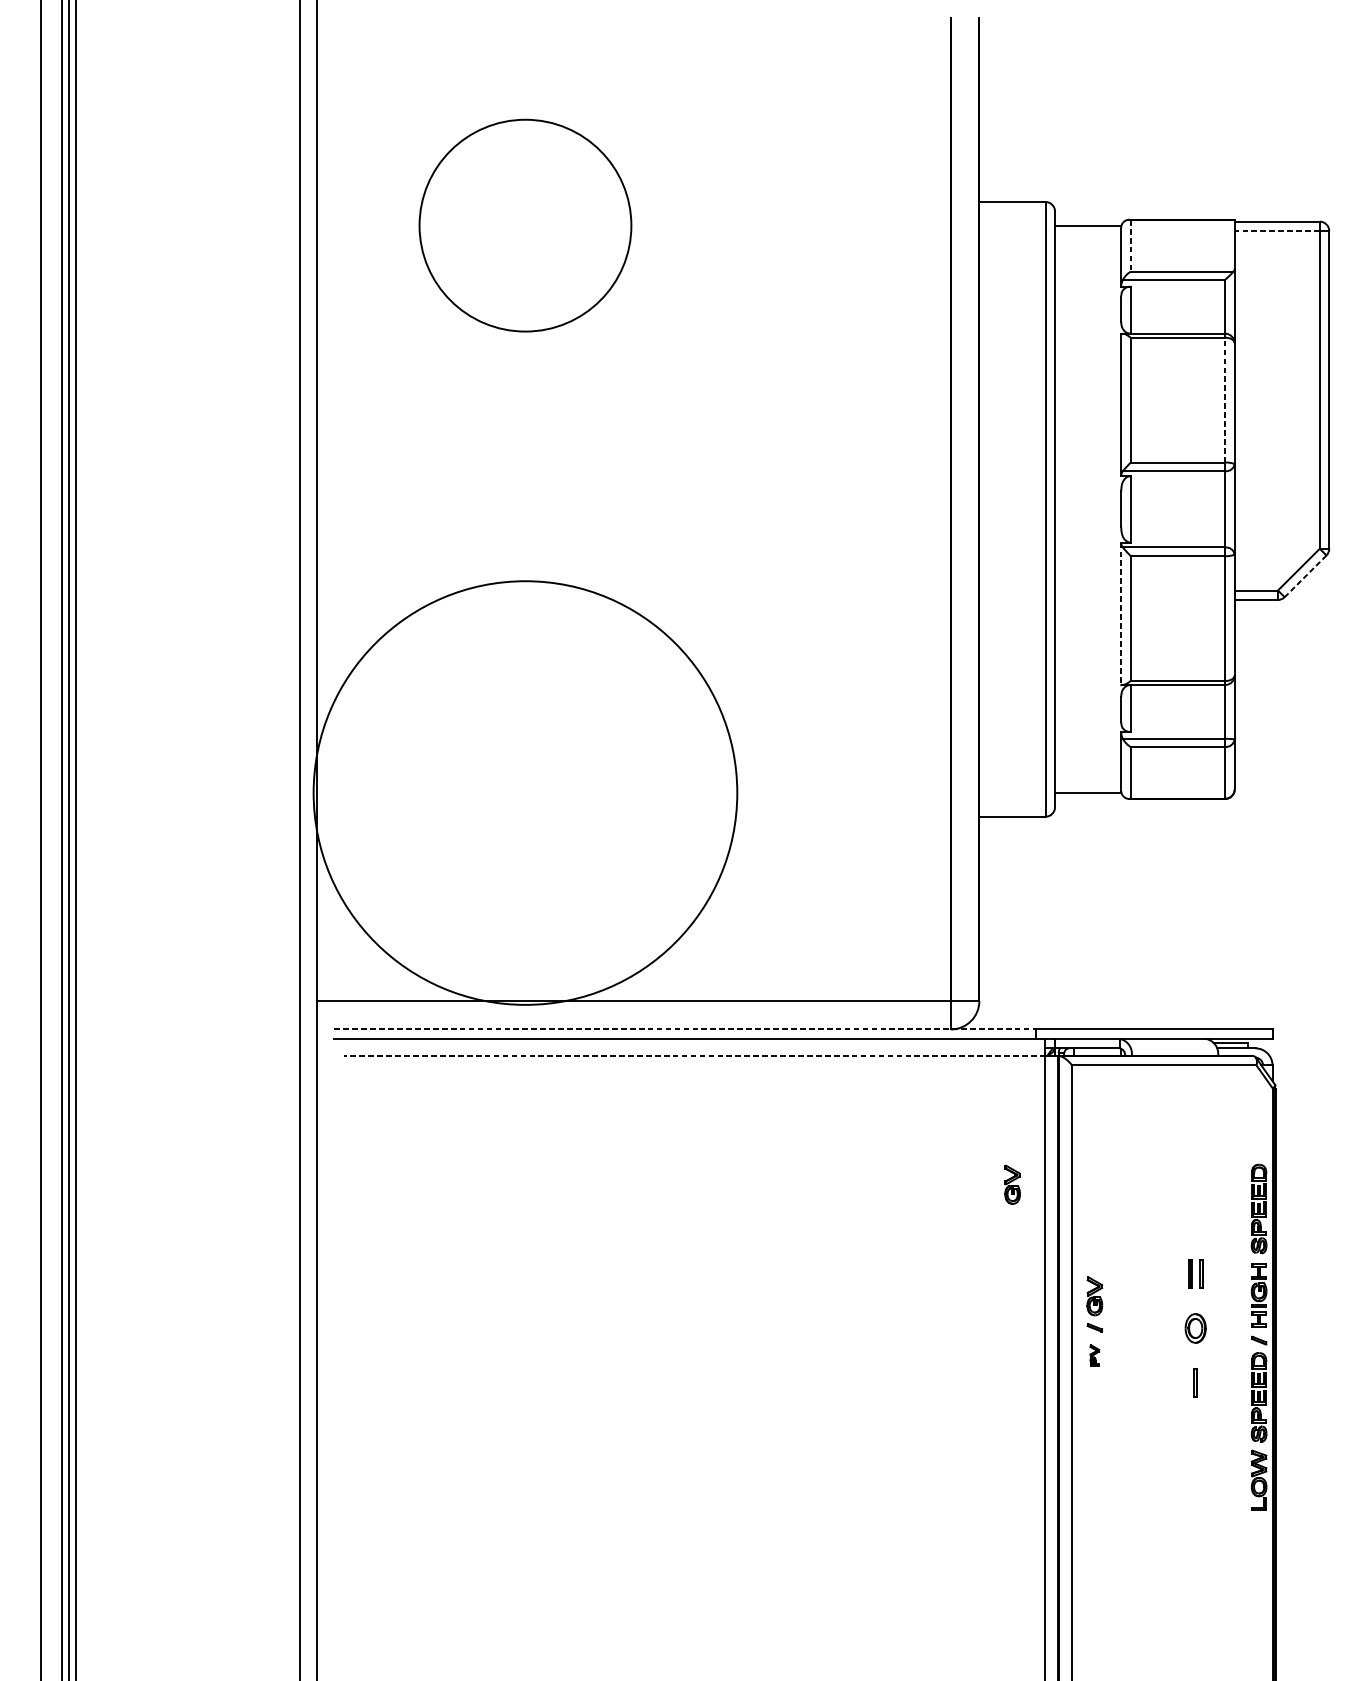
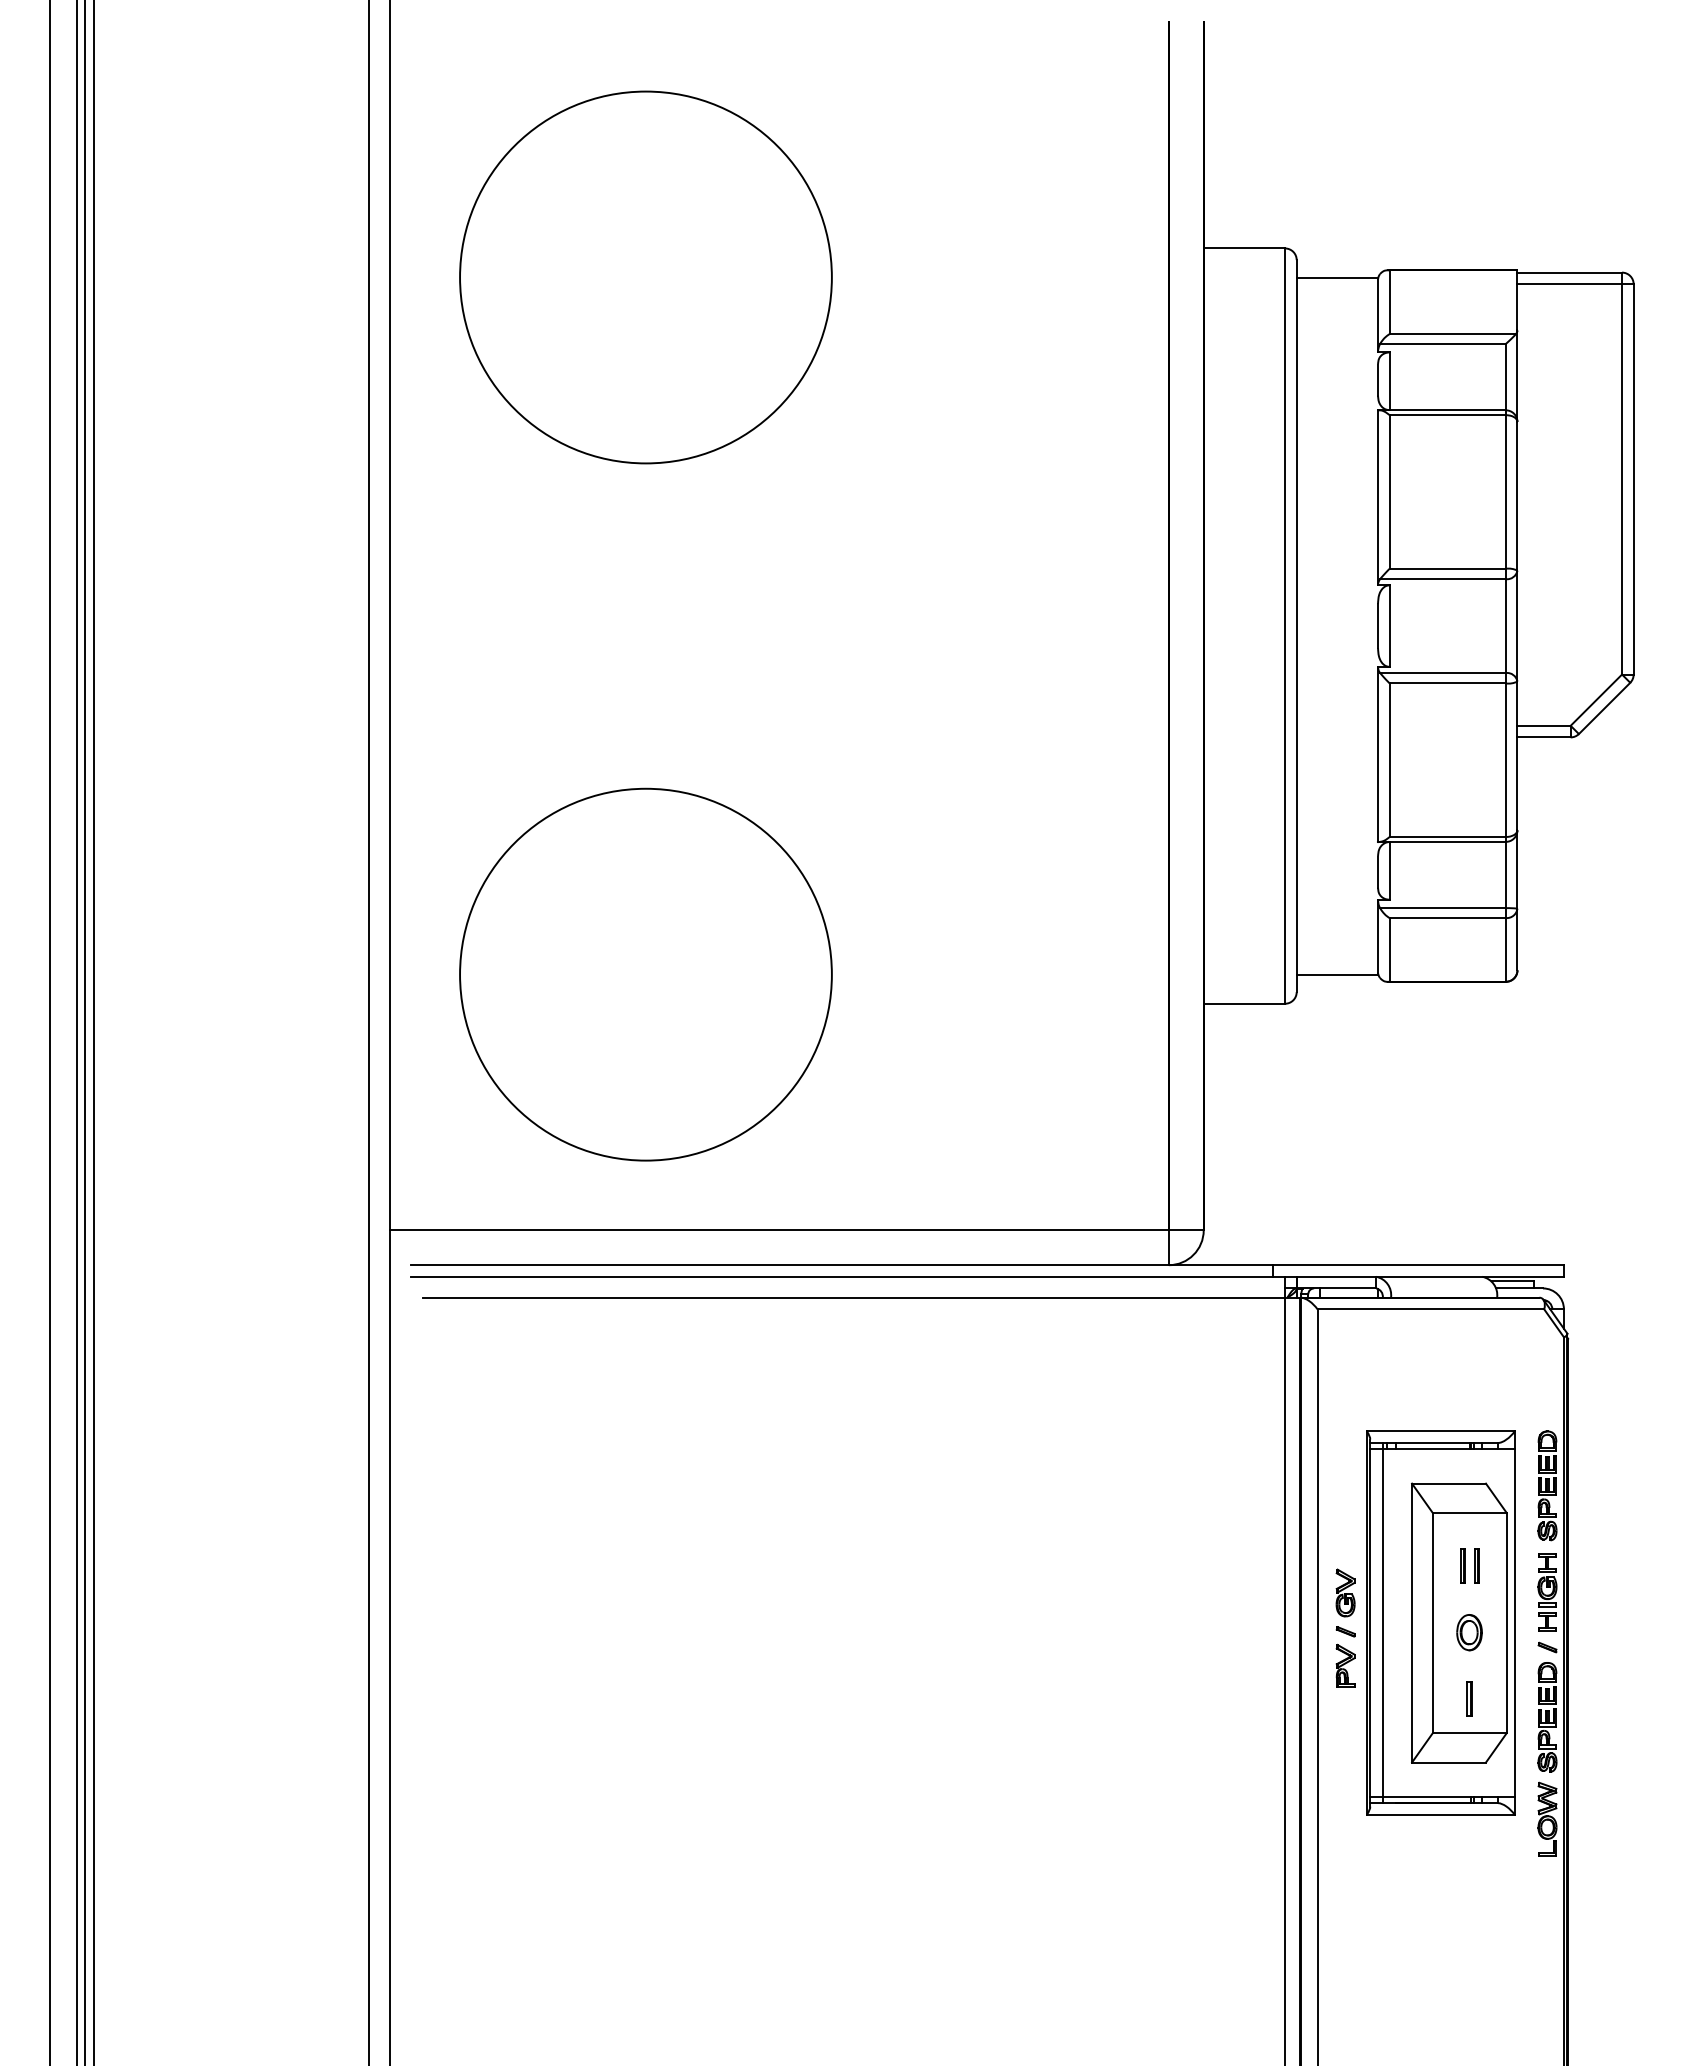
circle: (525, 225) -> (645, 277), size x1.43
line: (1277, 231) -> (1569, 284), dashed -> solid
line: (1130, 246) -> (1389, 302), dashed -> solid
line: (1224, 399) -> (1505, 491), dashed -> solid
line: (1305, 576) -> (1604, 708), dashed -> solid
line: (1121, 613) -> (1378, 754), dashed -> solid
circle: (525, 792) -> (645, 974), size x0.71
line: (685, 1029) -> (842, 1265), dashed -> solid
line: (694, 1055) -> (853, 1297), dashed -> solid
part: (1012, 1184) -> (1244, 1455), removed
part: (1172, 1320) -> (1440, 1622), added
part: (1094, 1355) -> (1345, 1665), size x1.67

